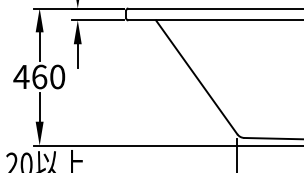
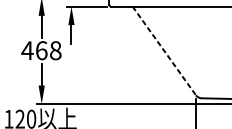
text: (57, 77) -> (55, 51), 460 -> 468
line: (196, 77) -> (164, 51), solid -> dashed

